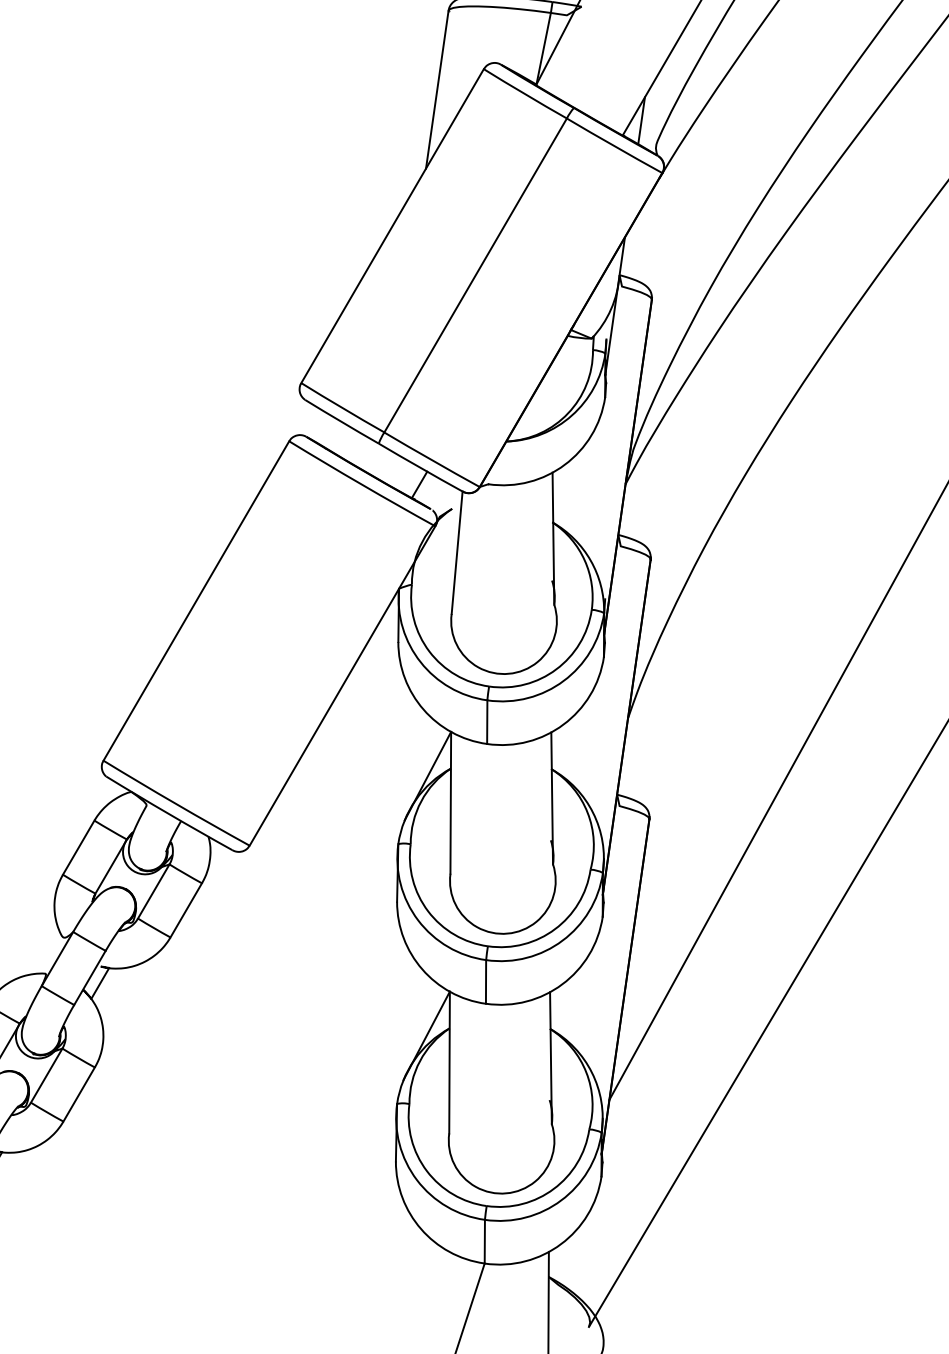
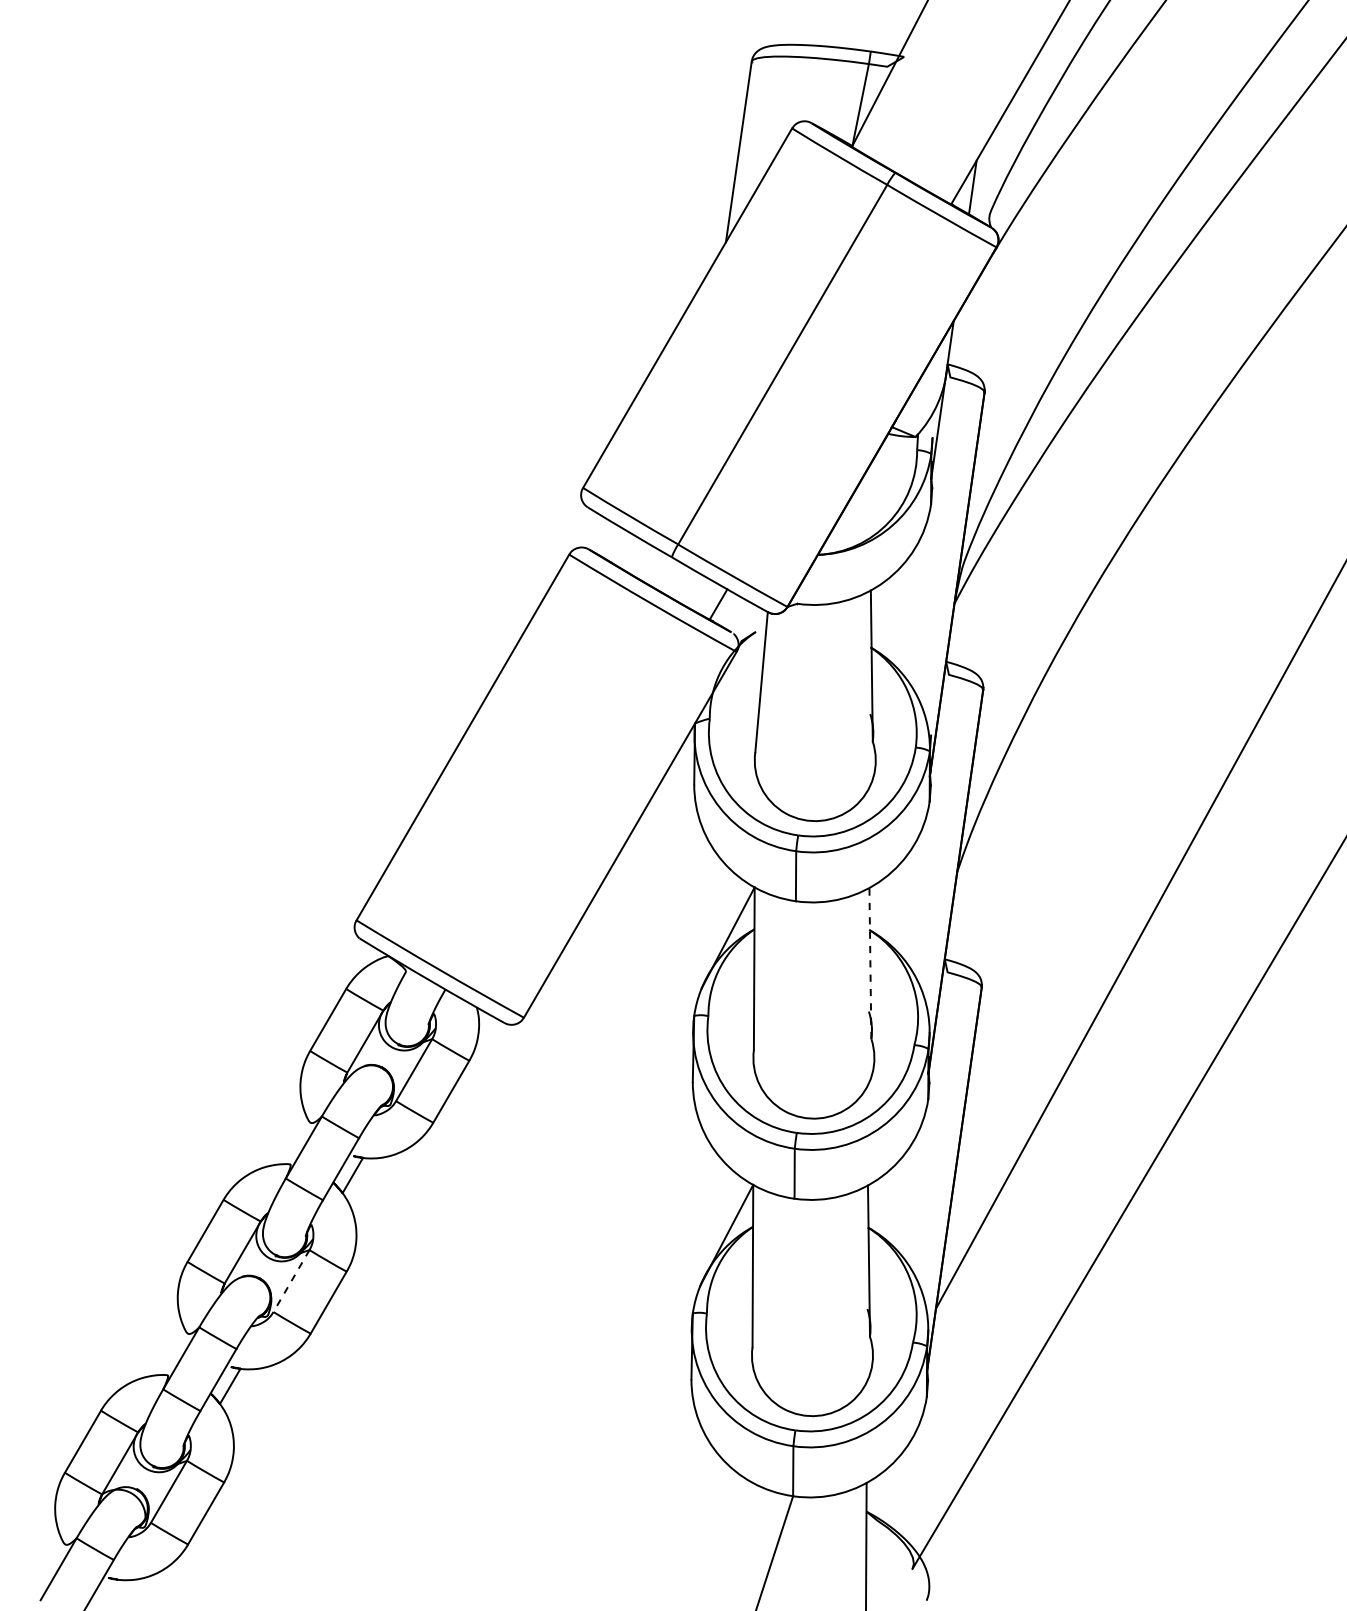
line: (552, 798) -> (870, 963), solid -> dashed
line: (46, 1076) -> (291, 1281), solid -> dashed

